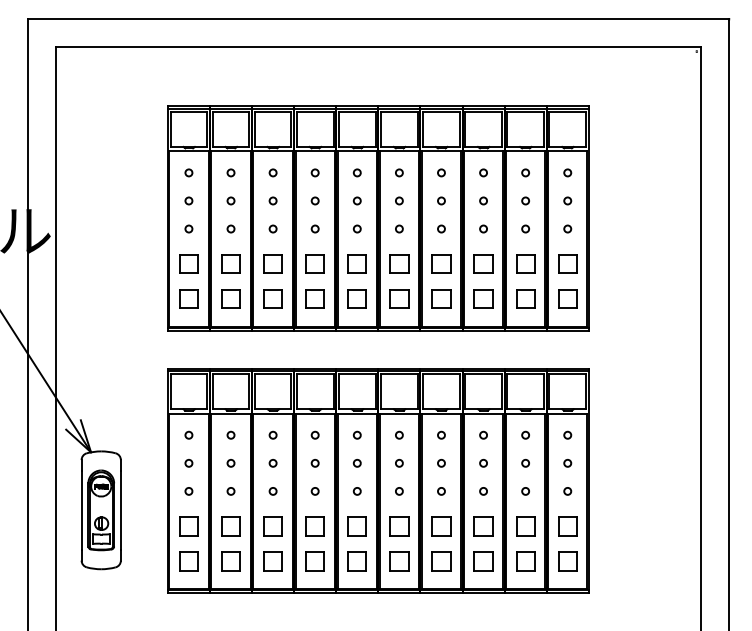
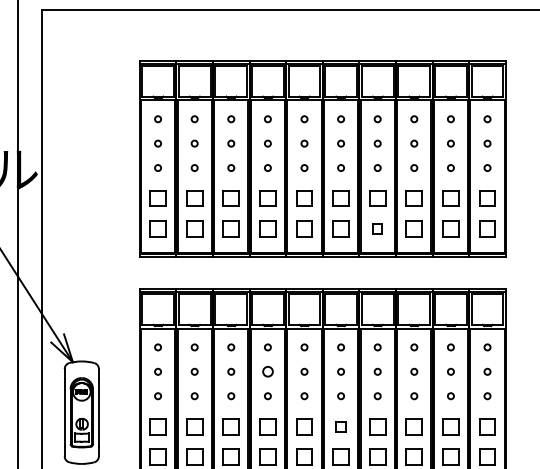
part: (441, 298) -> (377, 228), size x0.6
circle: (314, 463) -> (267, 371), size x1.6
part: (399, 526) -> (341, 426), size x0.6

